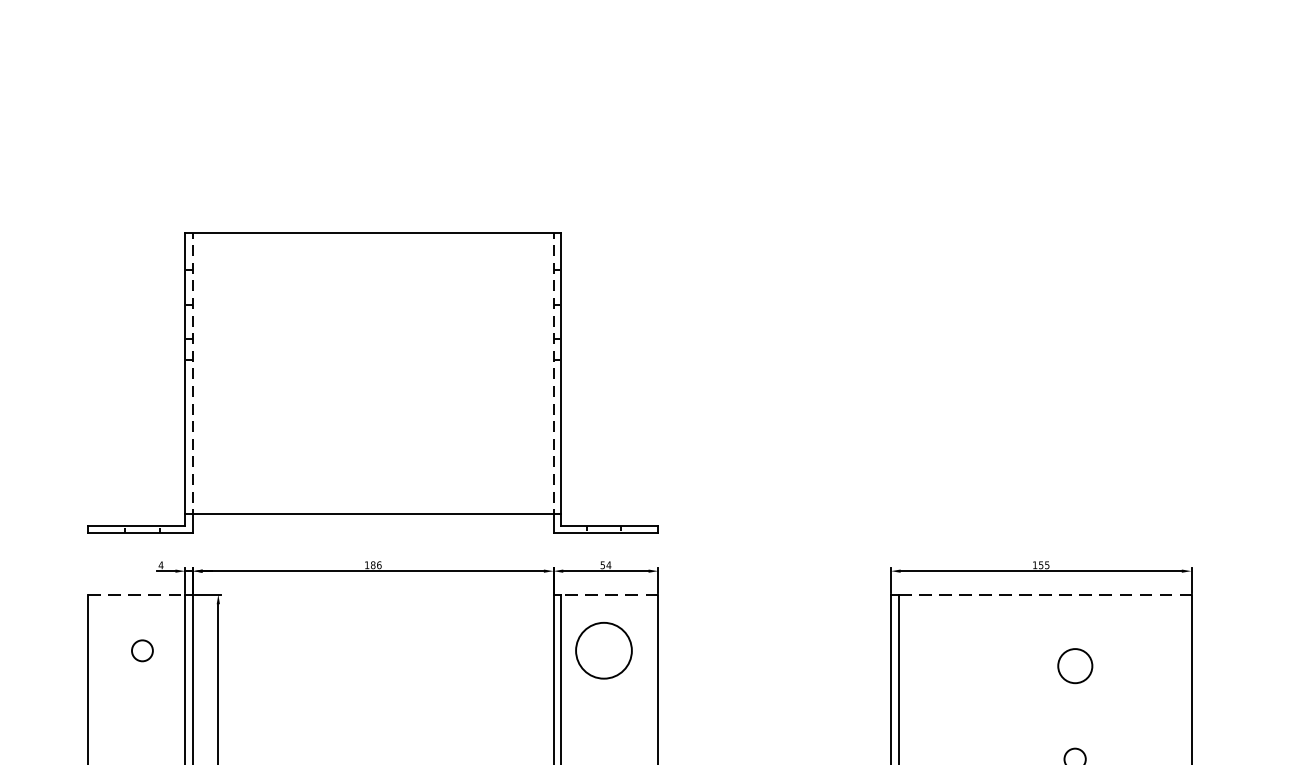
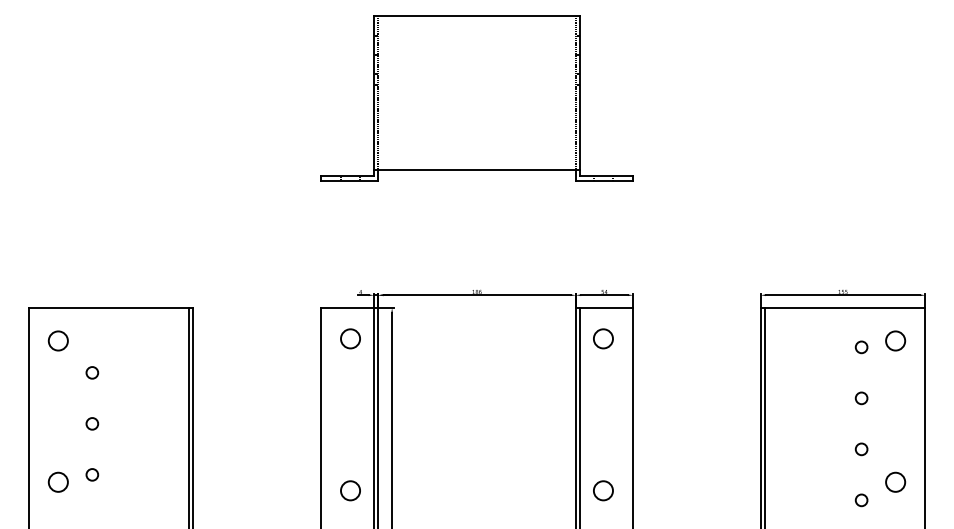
part: (372, 383) -> (476, 98), moved
line: (136, 595) -> (347, 308), dashed -> solid
line: (609, 595) -> (606, 308), dashed -> solid
line: (1045, 595) -> (845, 308), dashed -> solid
circle: (142, 650) -> (350, 338), size x1.67
circle: (604, 650) -> (603, 338), size x0.62
circle: (1136, 653) -> (895, 340), added
circle: (1074, 666) -> (861, 347), size x0.62

